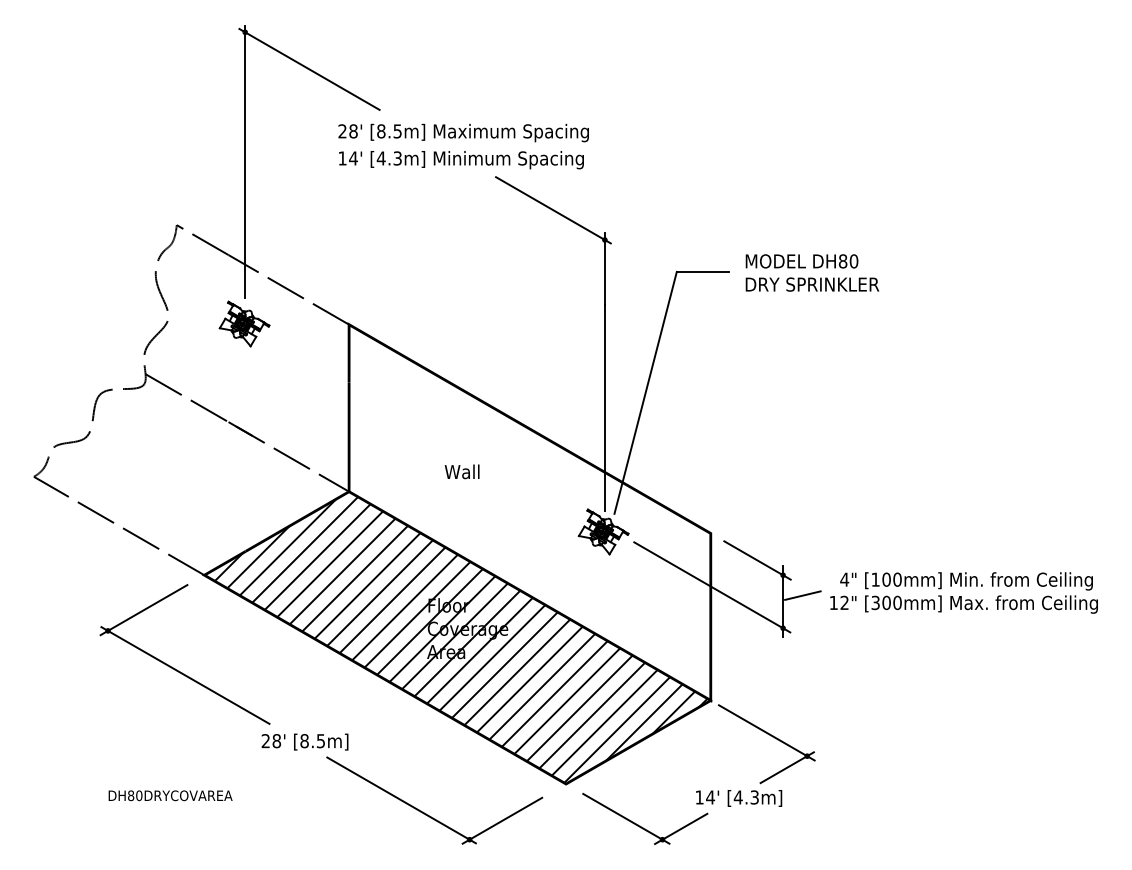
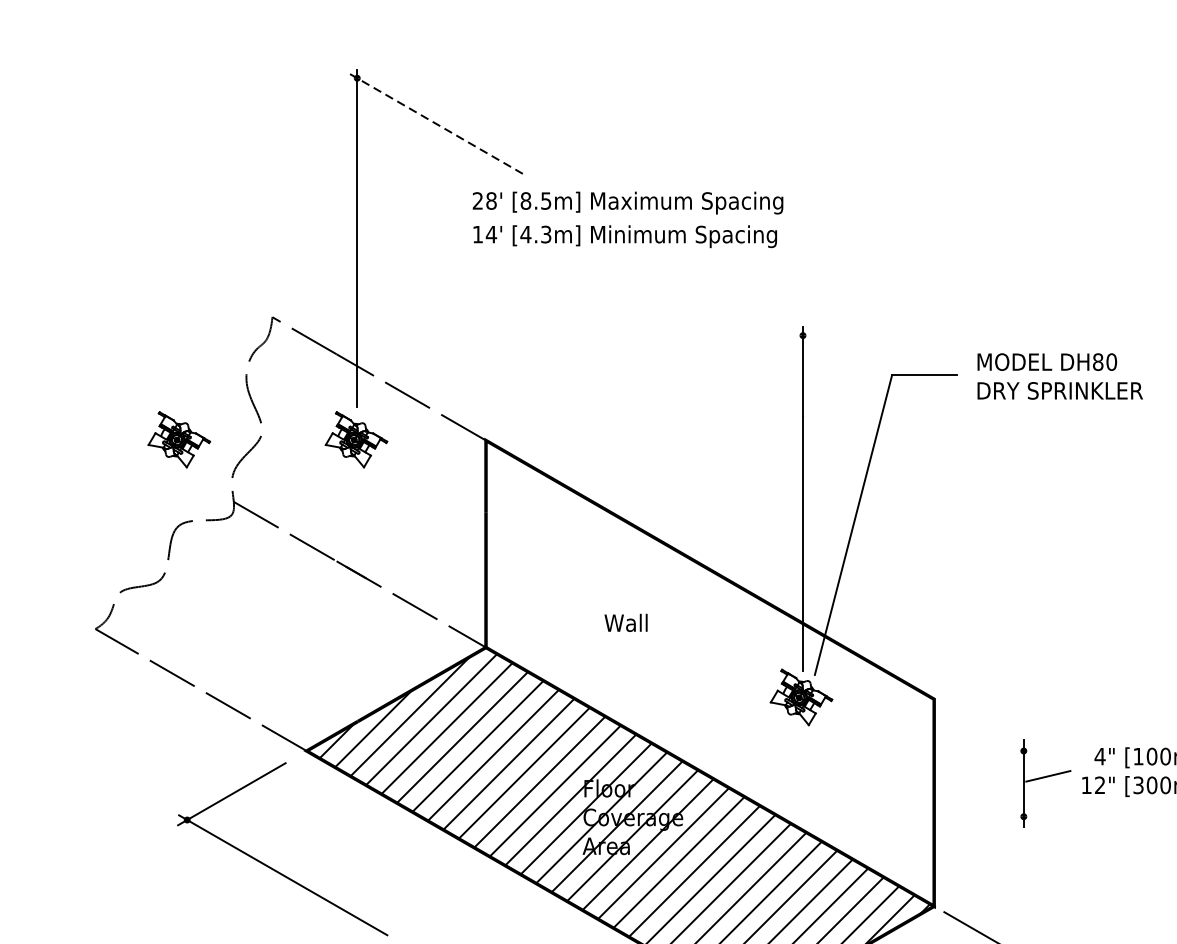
line: (309, 69) -> (436, 124), solid -> dashed
line: (553, 210) -> (739, 299), removed
part: (101, 323) -> (179, 439), added
line: (757, 560) -> (992, 732), removed
line: (712, 587) -> (936, 766), removed

